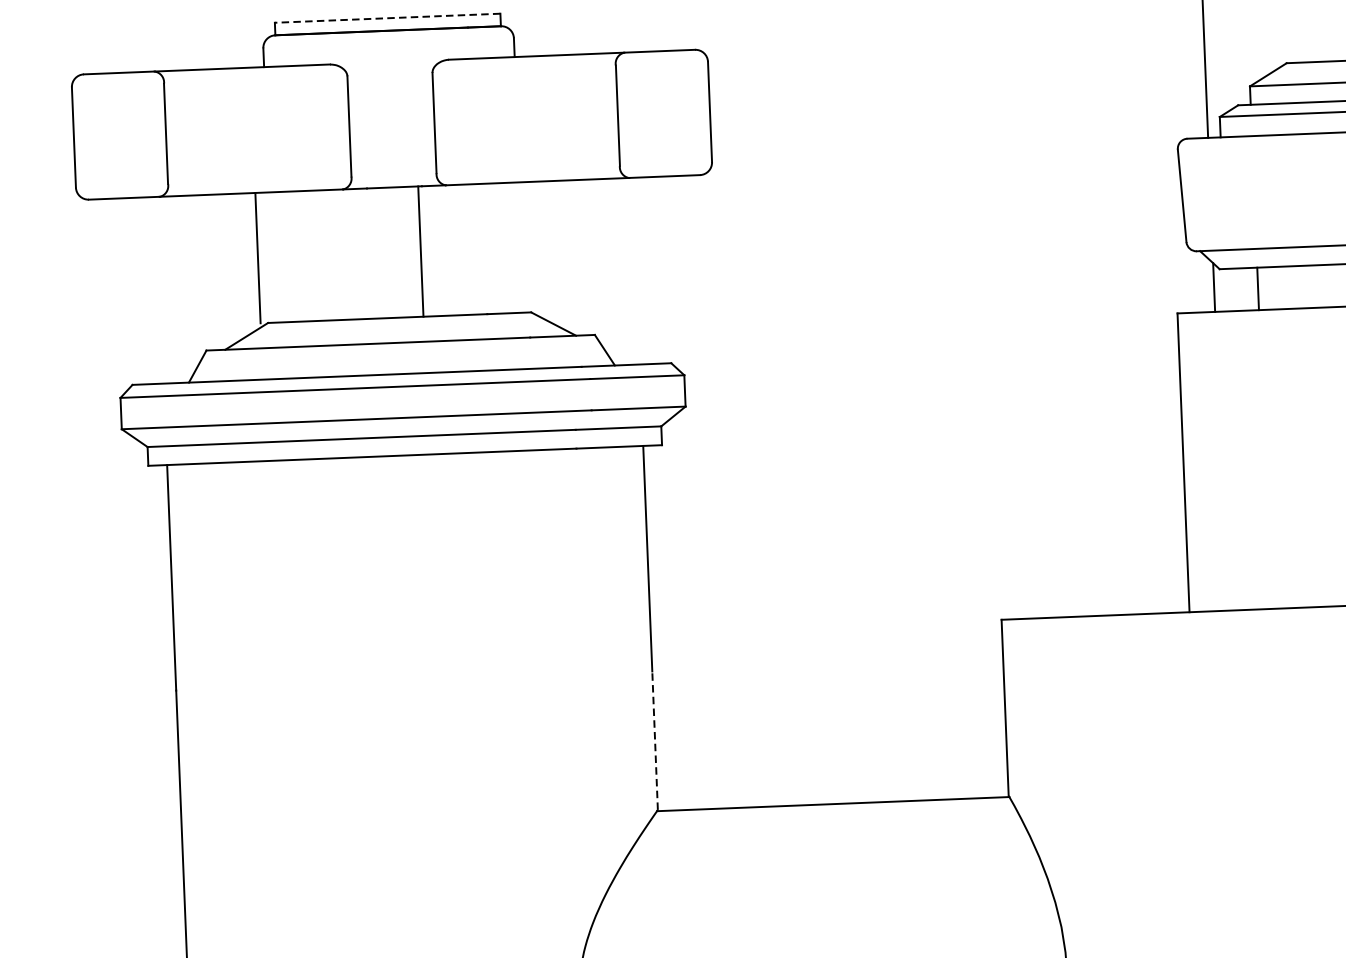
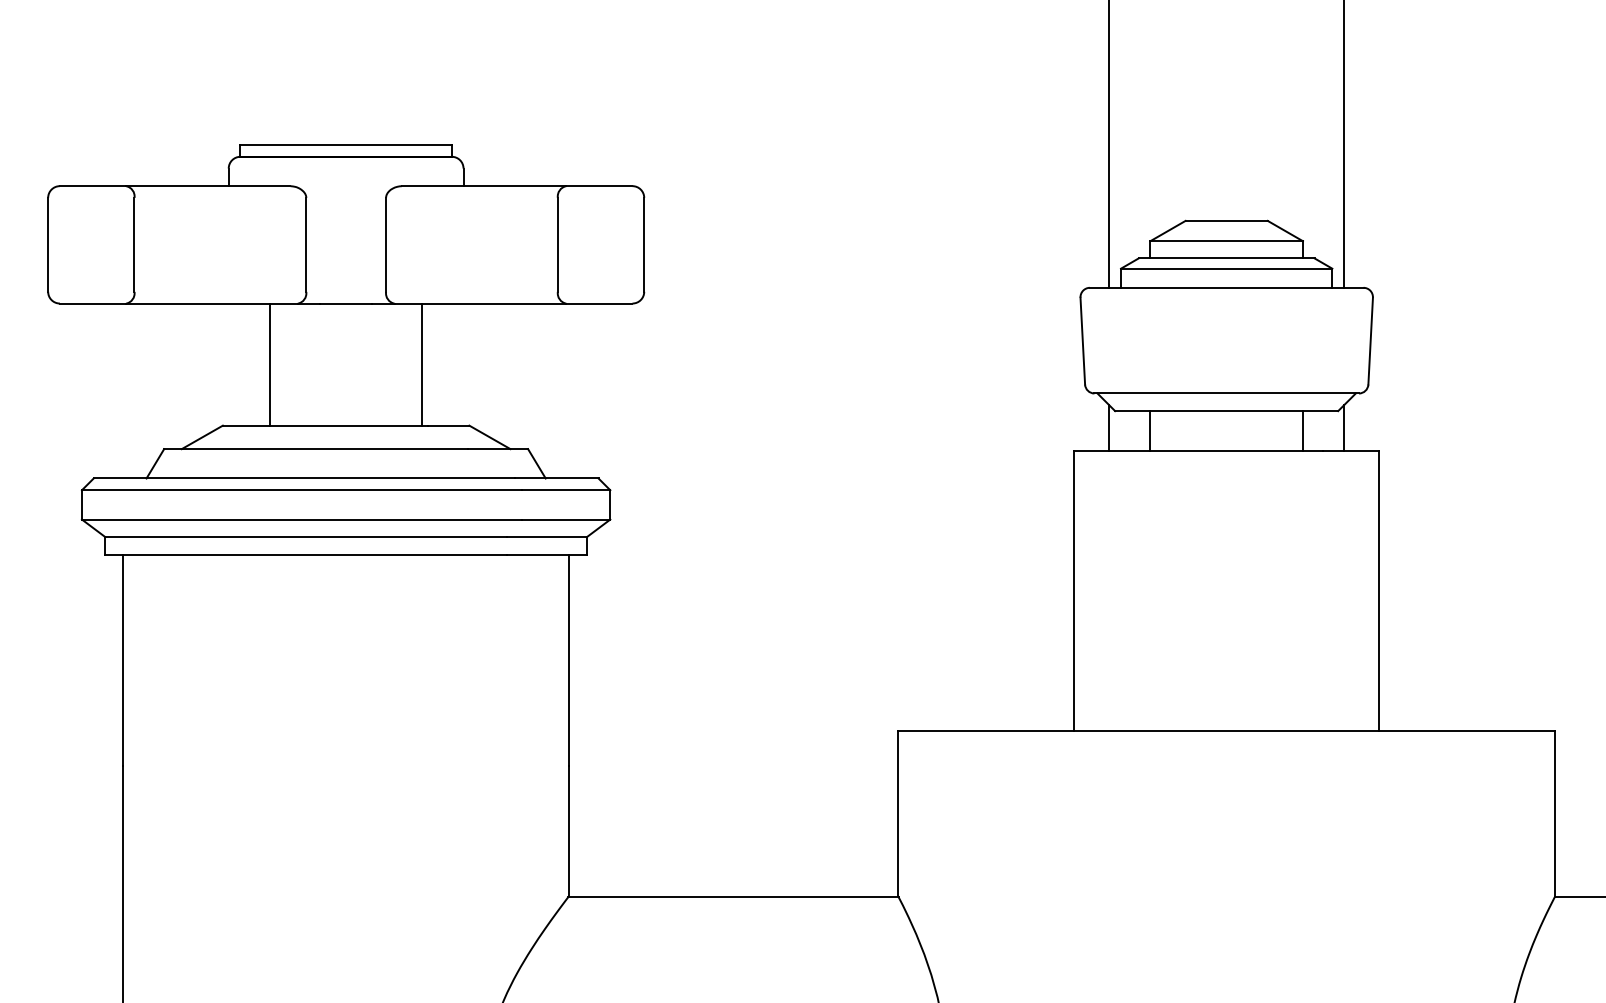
line: (388, 18) -> (346, 145), dashed -> solid
line: (420, 251) -> (422, 364), moved
line: (257, 258) -> (269, 364), moved
line: (655, 741) -> (569, 831), dashed -> solid

